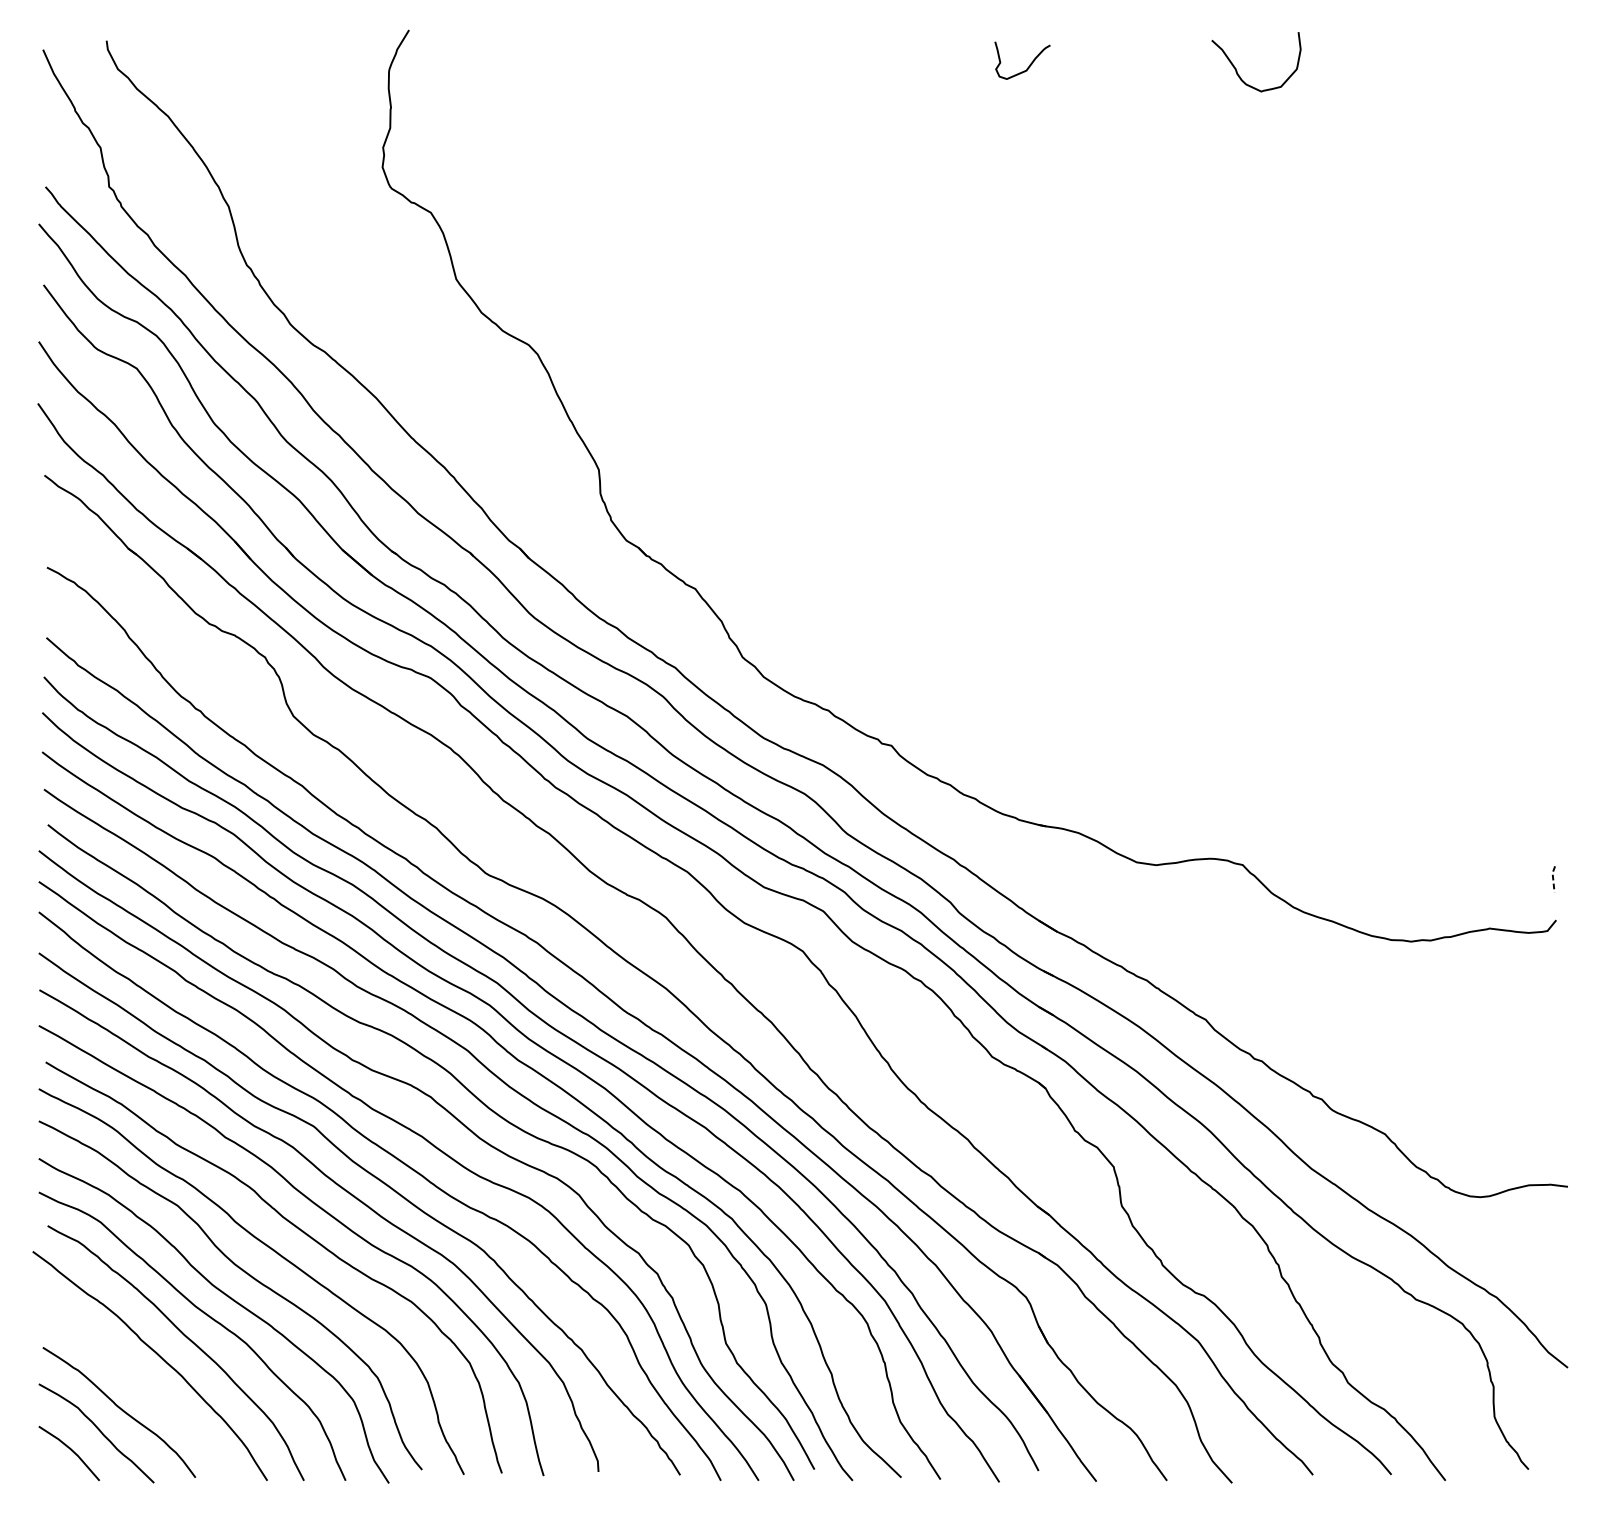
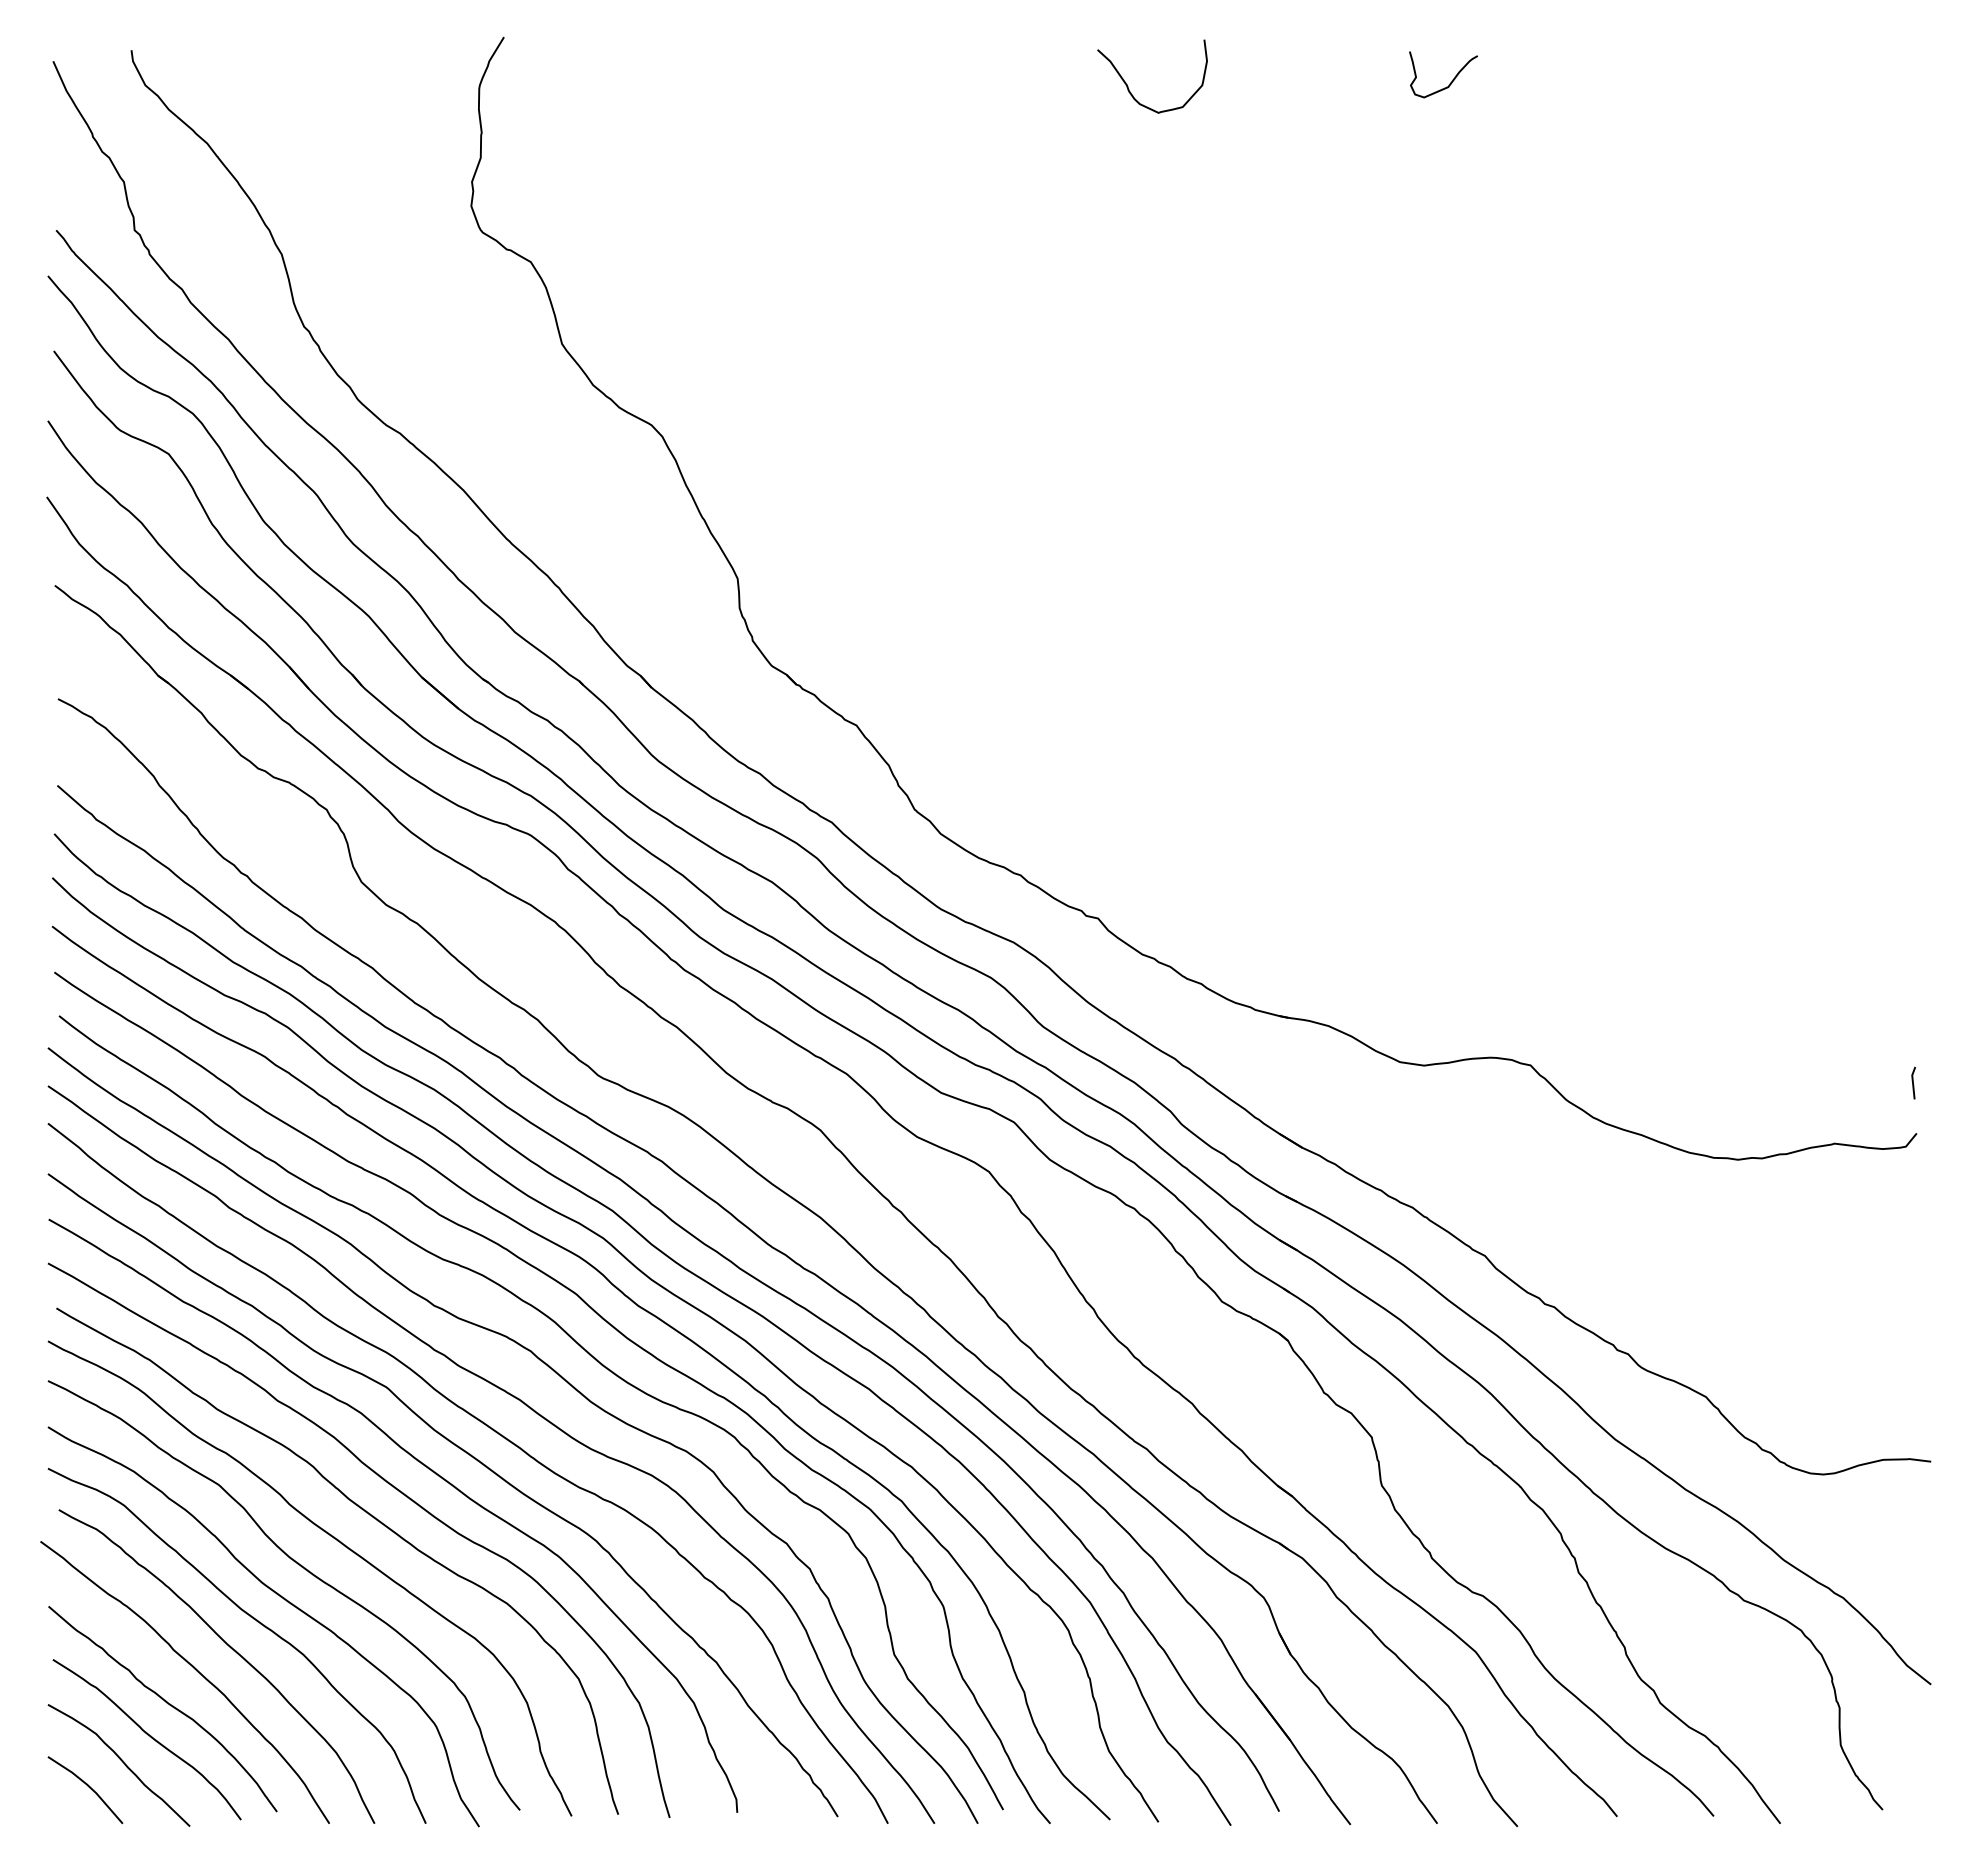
curve: (1029, 64) -> (1452, 79), moved
curve: (1236, 70) -> (1128, 86), moved
line: (1552, 879) -> (1912, 1083), dashed -> solid
curve: (135, 1383) -> (166, 1703), added

